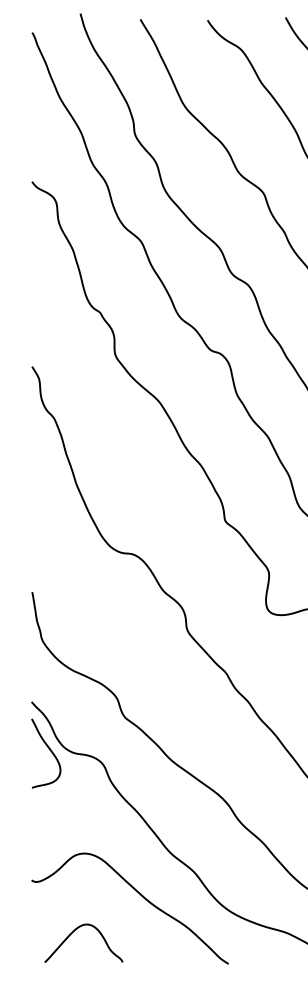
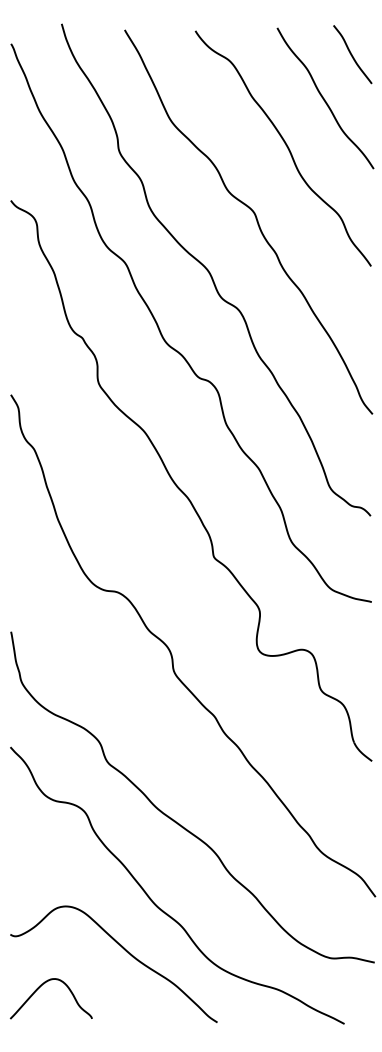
curve: (49, 750) -> (29, 798), removed
curve: (73, 932) -> (40, 987), moved

